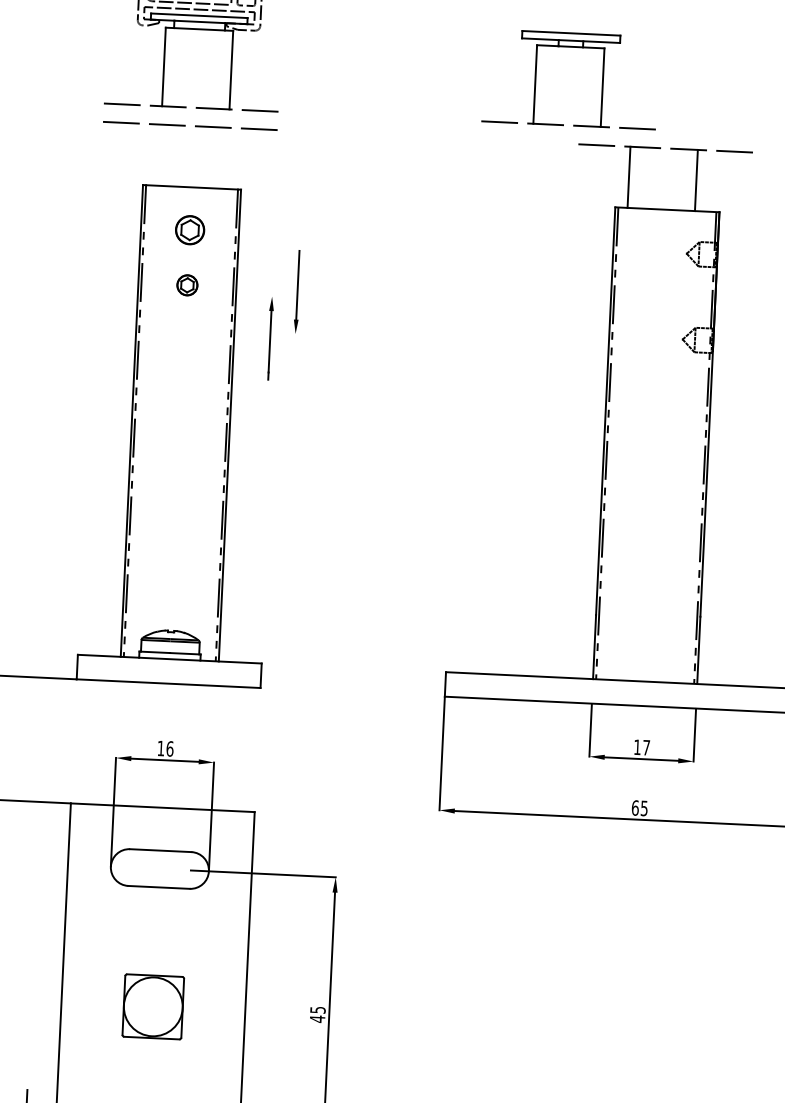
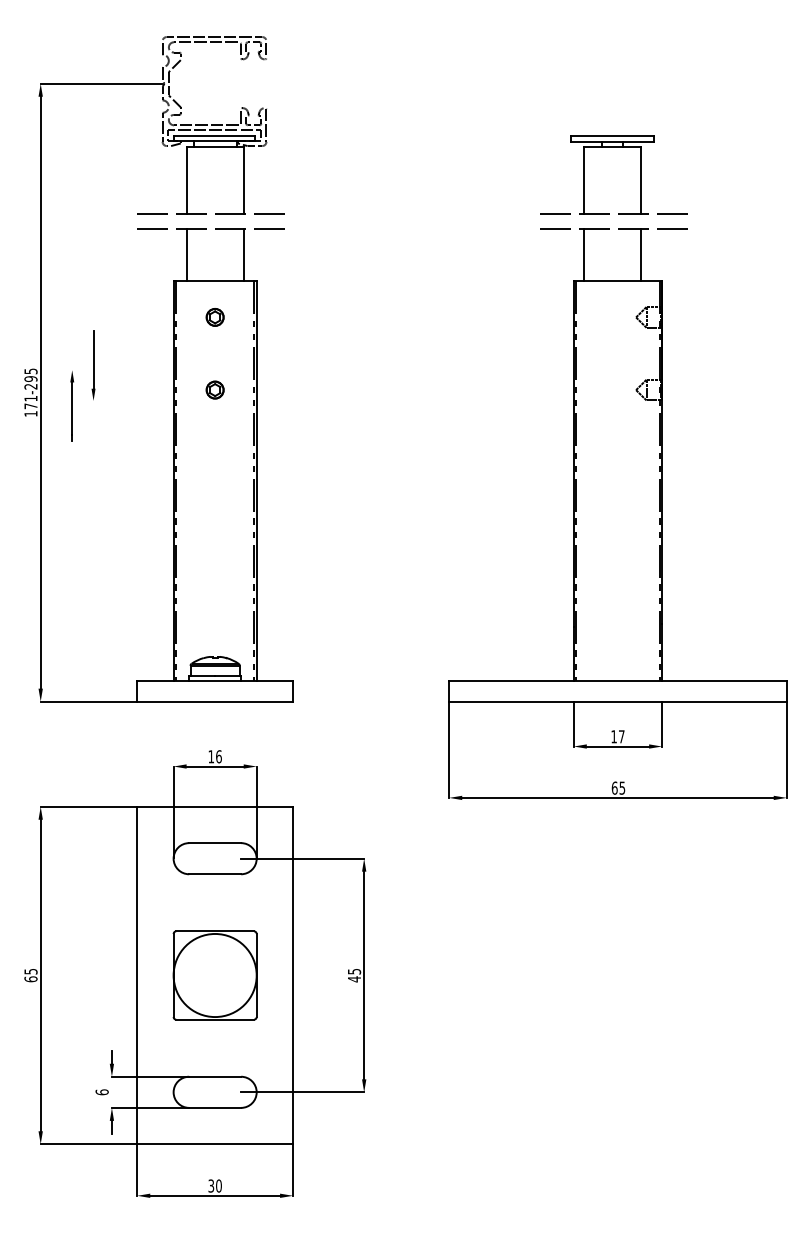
part: (571, 47) -> (613, 147), moved
line: (159, 155) -> (186, 255), added
line: (226, 158) -> (243, 255), added
part: (189, 230) -> (214, 317), size x0.71
part: (186, 284) -> (214, 389), moved
part: (272, 311) -> (73, 382), moved
part: (152, 1006) -> (214, 975), size x1.67

